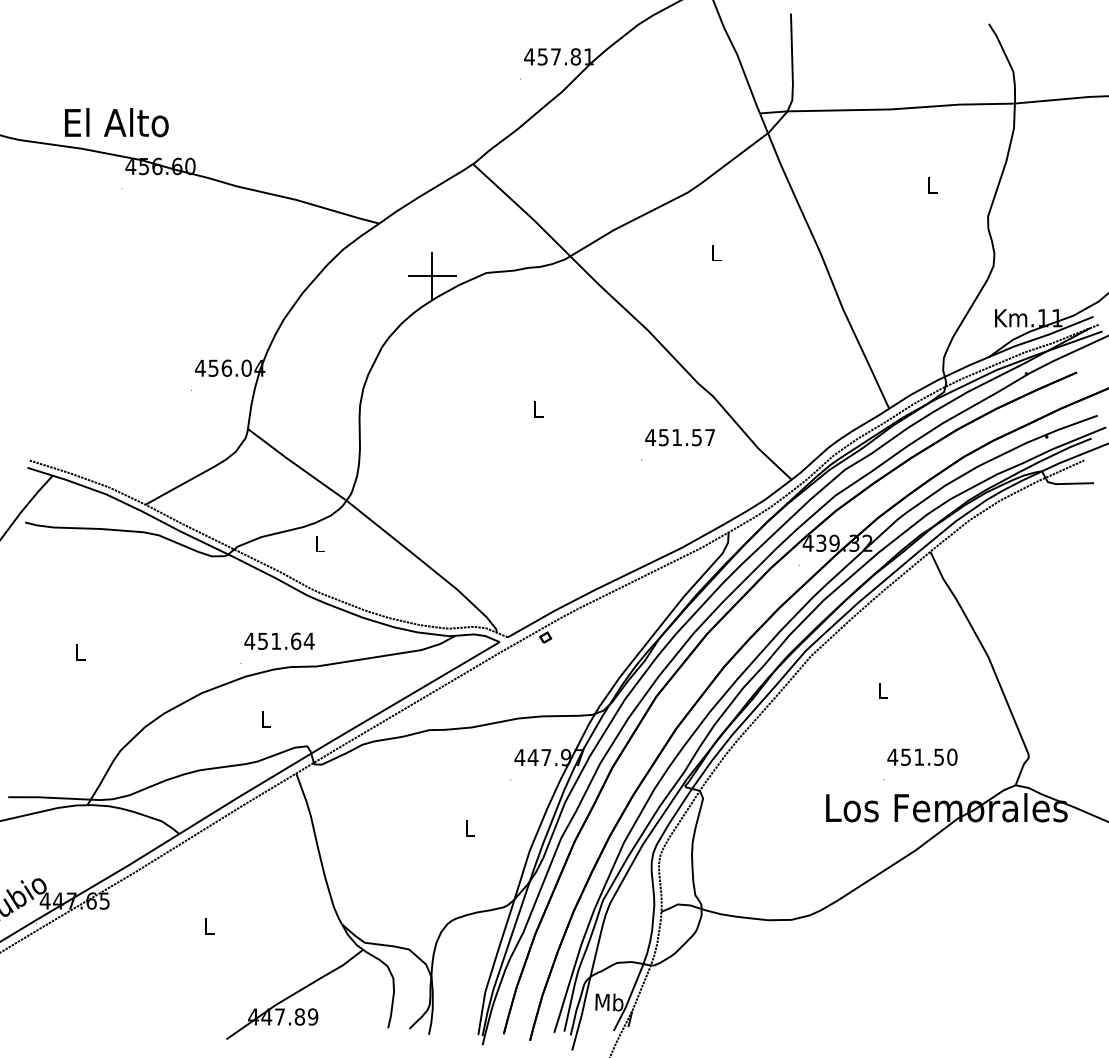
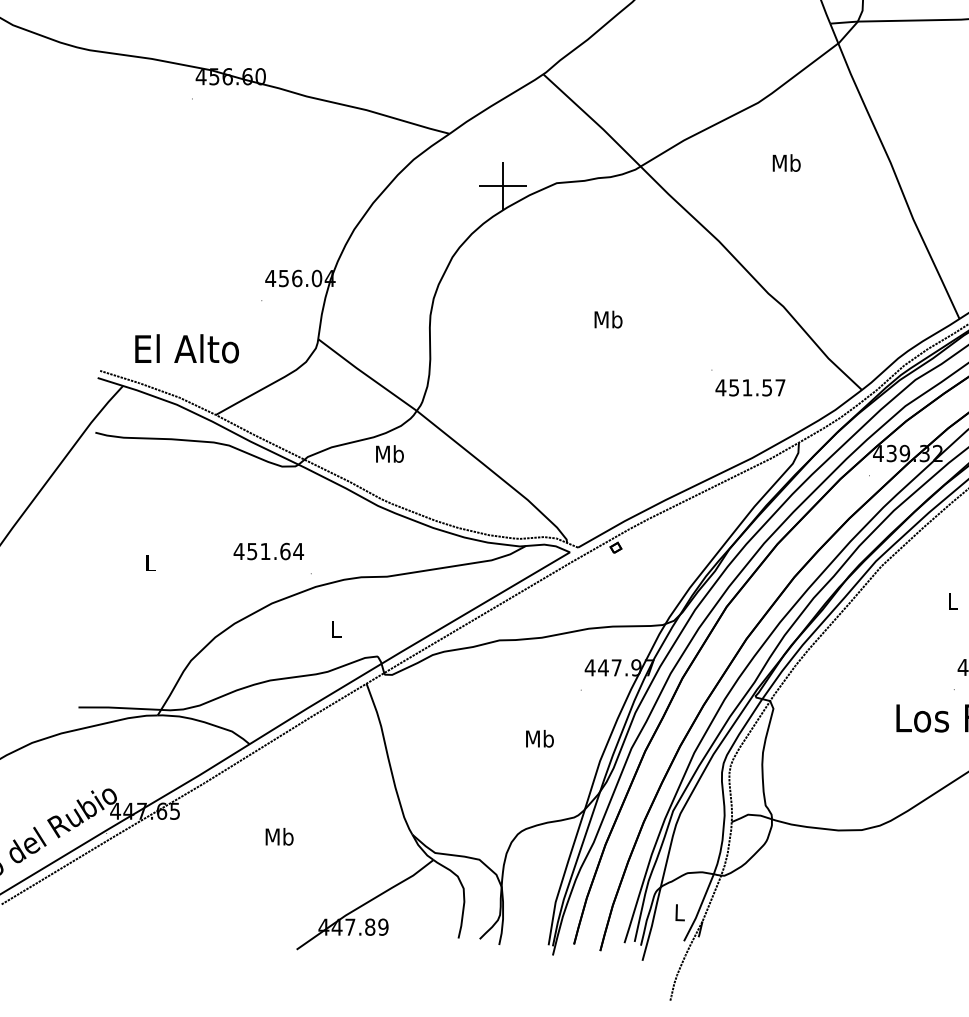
text: (116, 122) -> (186, 348), moved
text: (716, 252) -> (786, 162), L -> Mb
text: (538, 409) -> (608, 319), L -> Mb
text: (679, 437) -> (749, 387), moved
text: (319, 543) -> (389, 453), L -> Mb
text: (279, 640) -> (268, 550), moved
text: (469, 828) -> (539, 738), L -> Mb
text: (209, 926) -> (279, 836), L -> Mb
text: (609, 1002) -> (679, 912), Mb -> L

